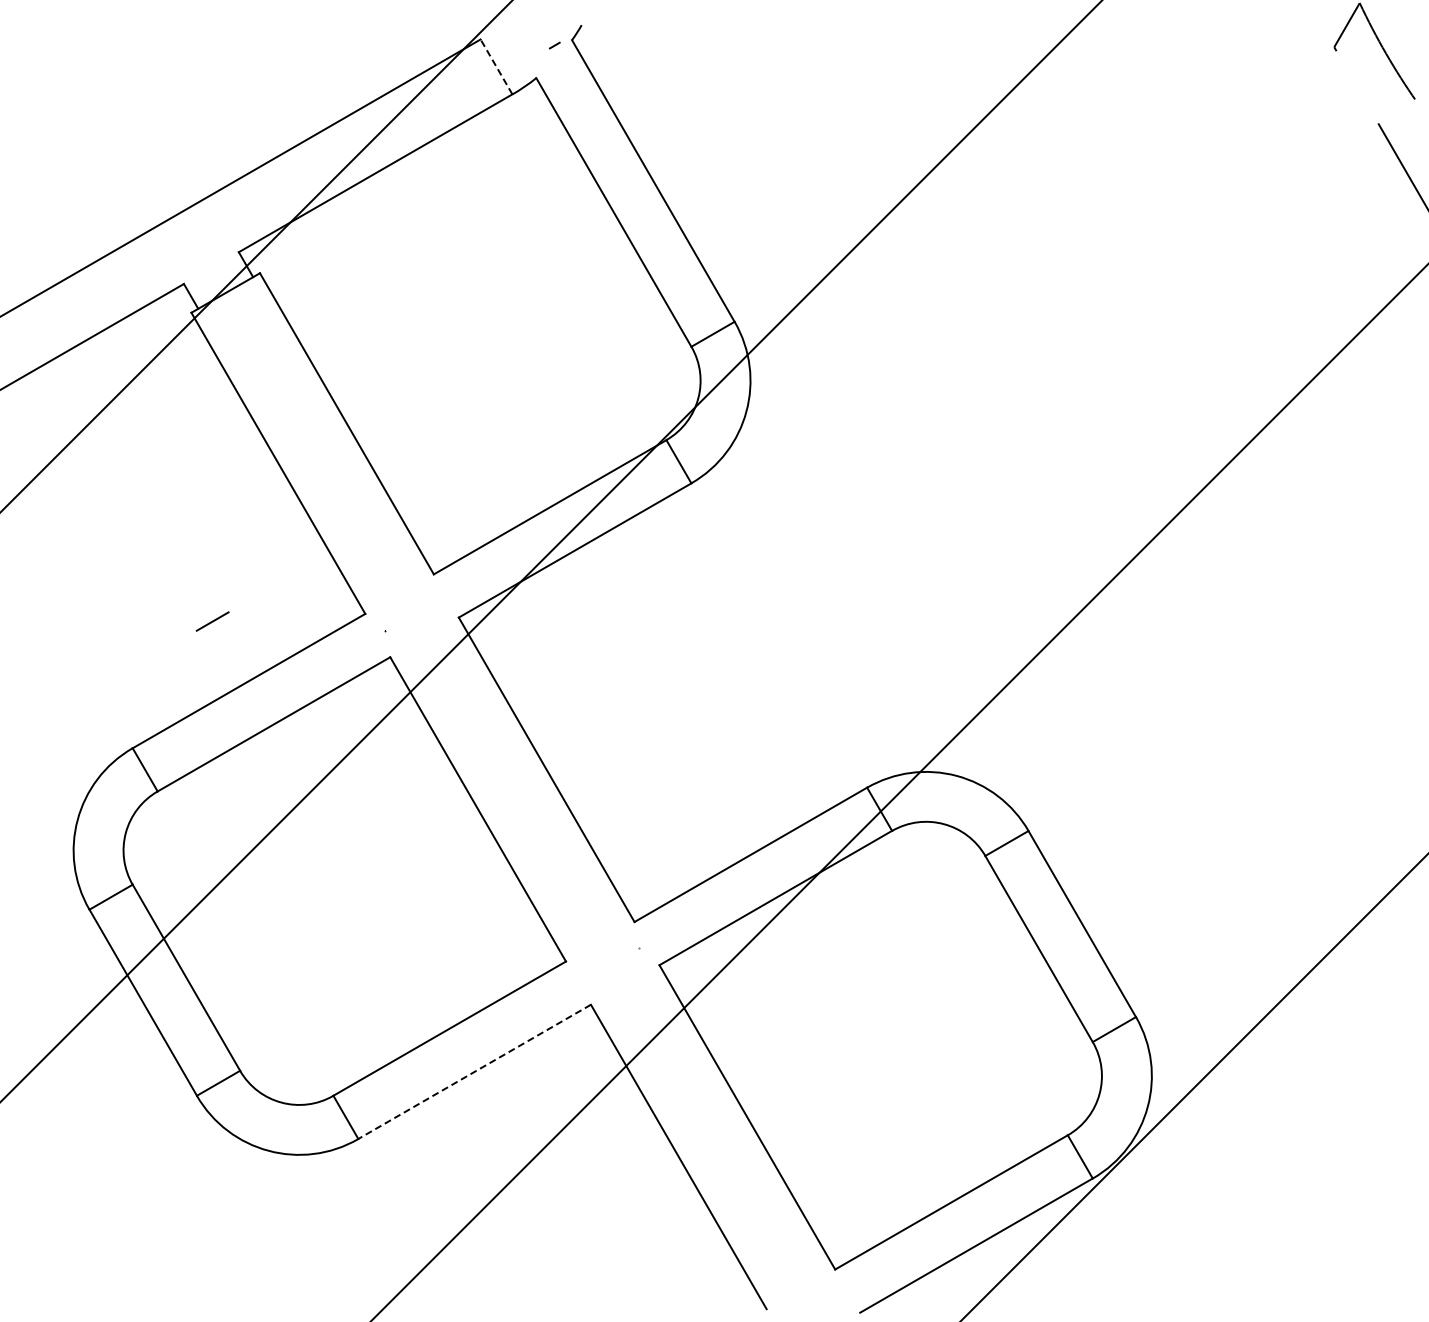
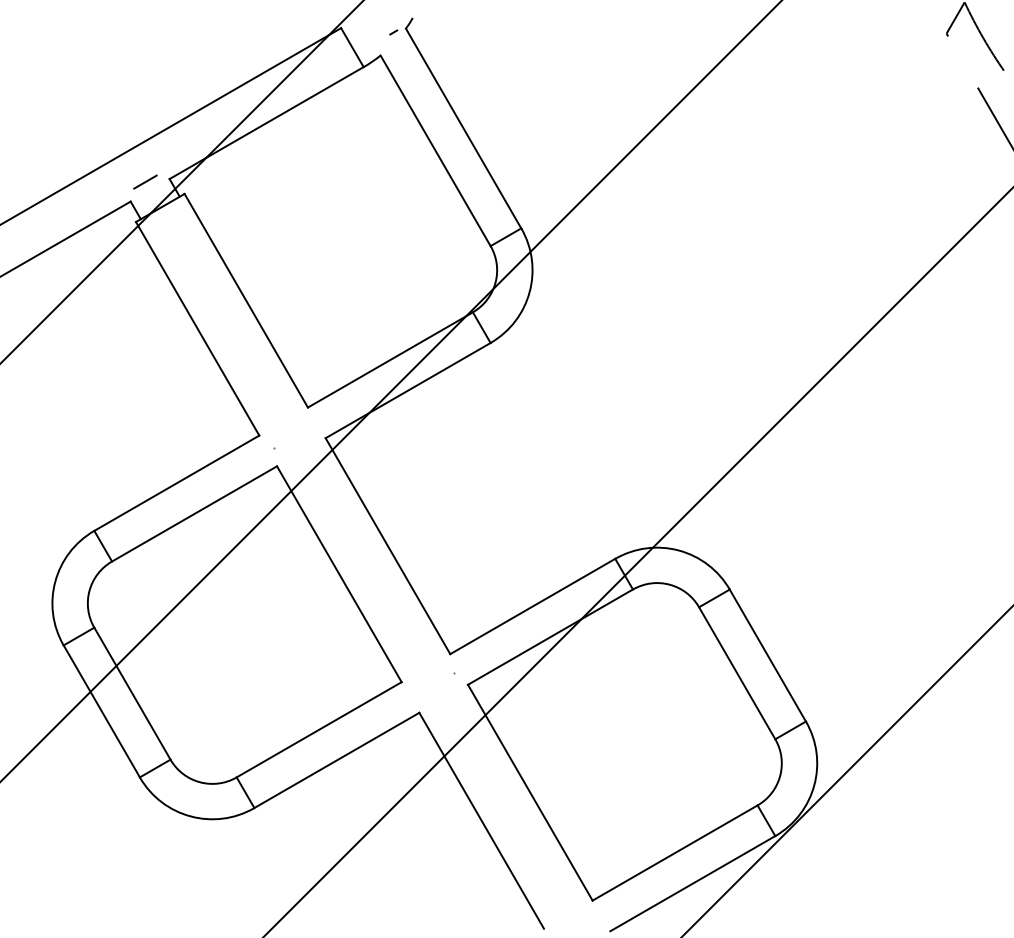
line: (496, 66) -> (352, 47), dashed -> solid
line: (212, 621) -> (145, 182), moved
line: (474, 1072) -> (336, 760), dashed -> solid

